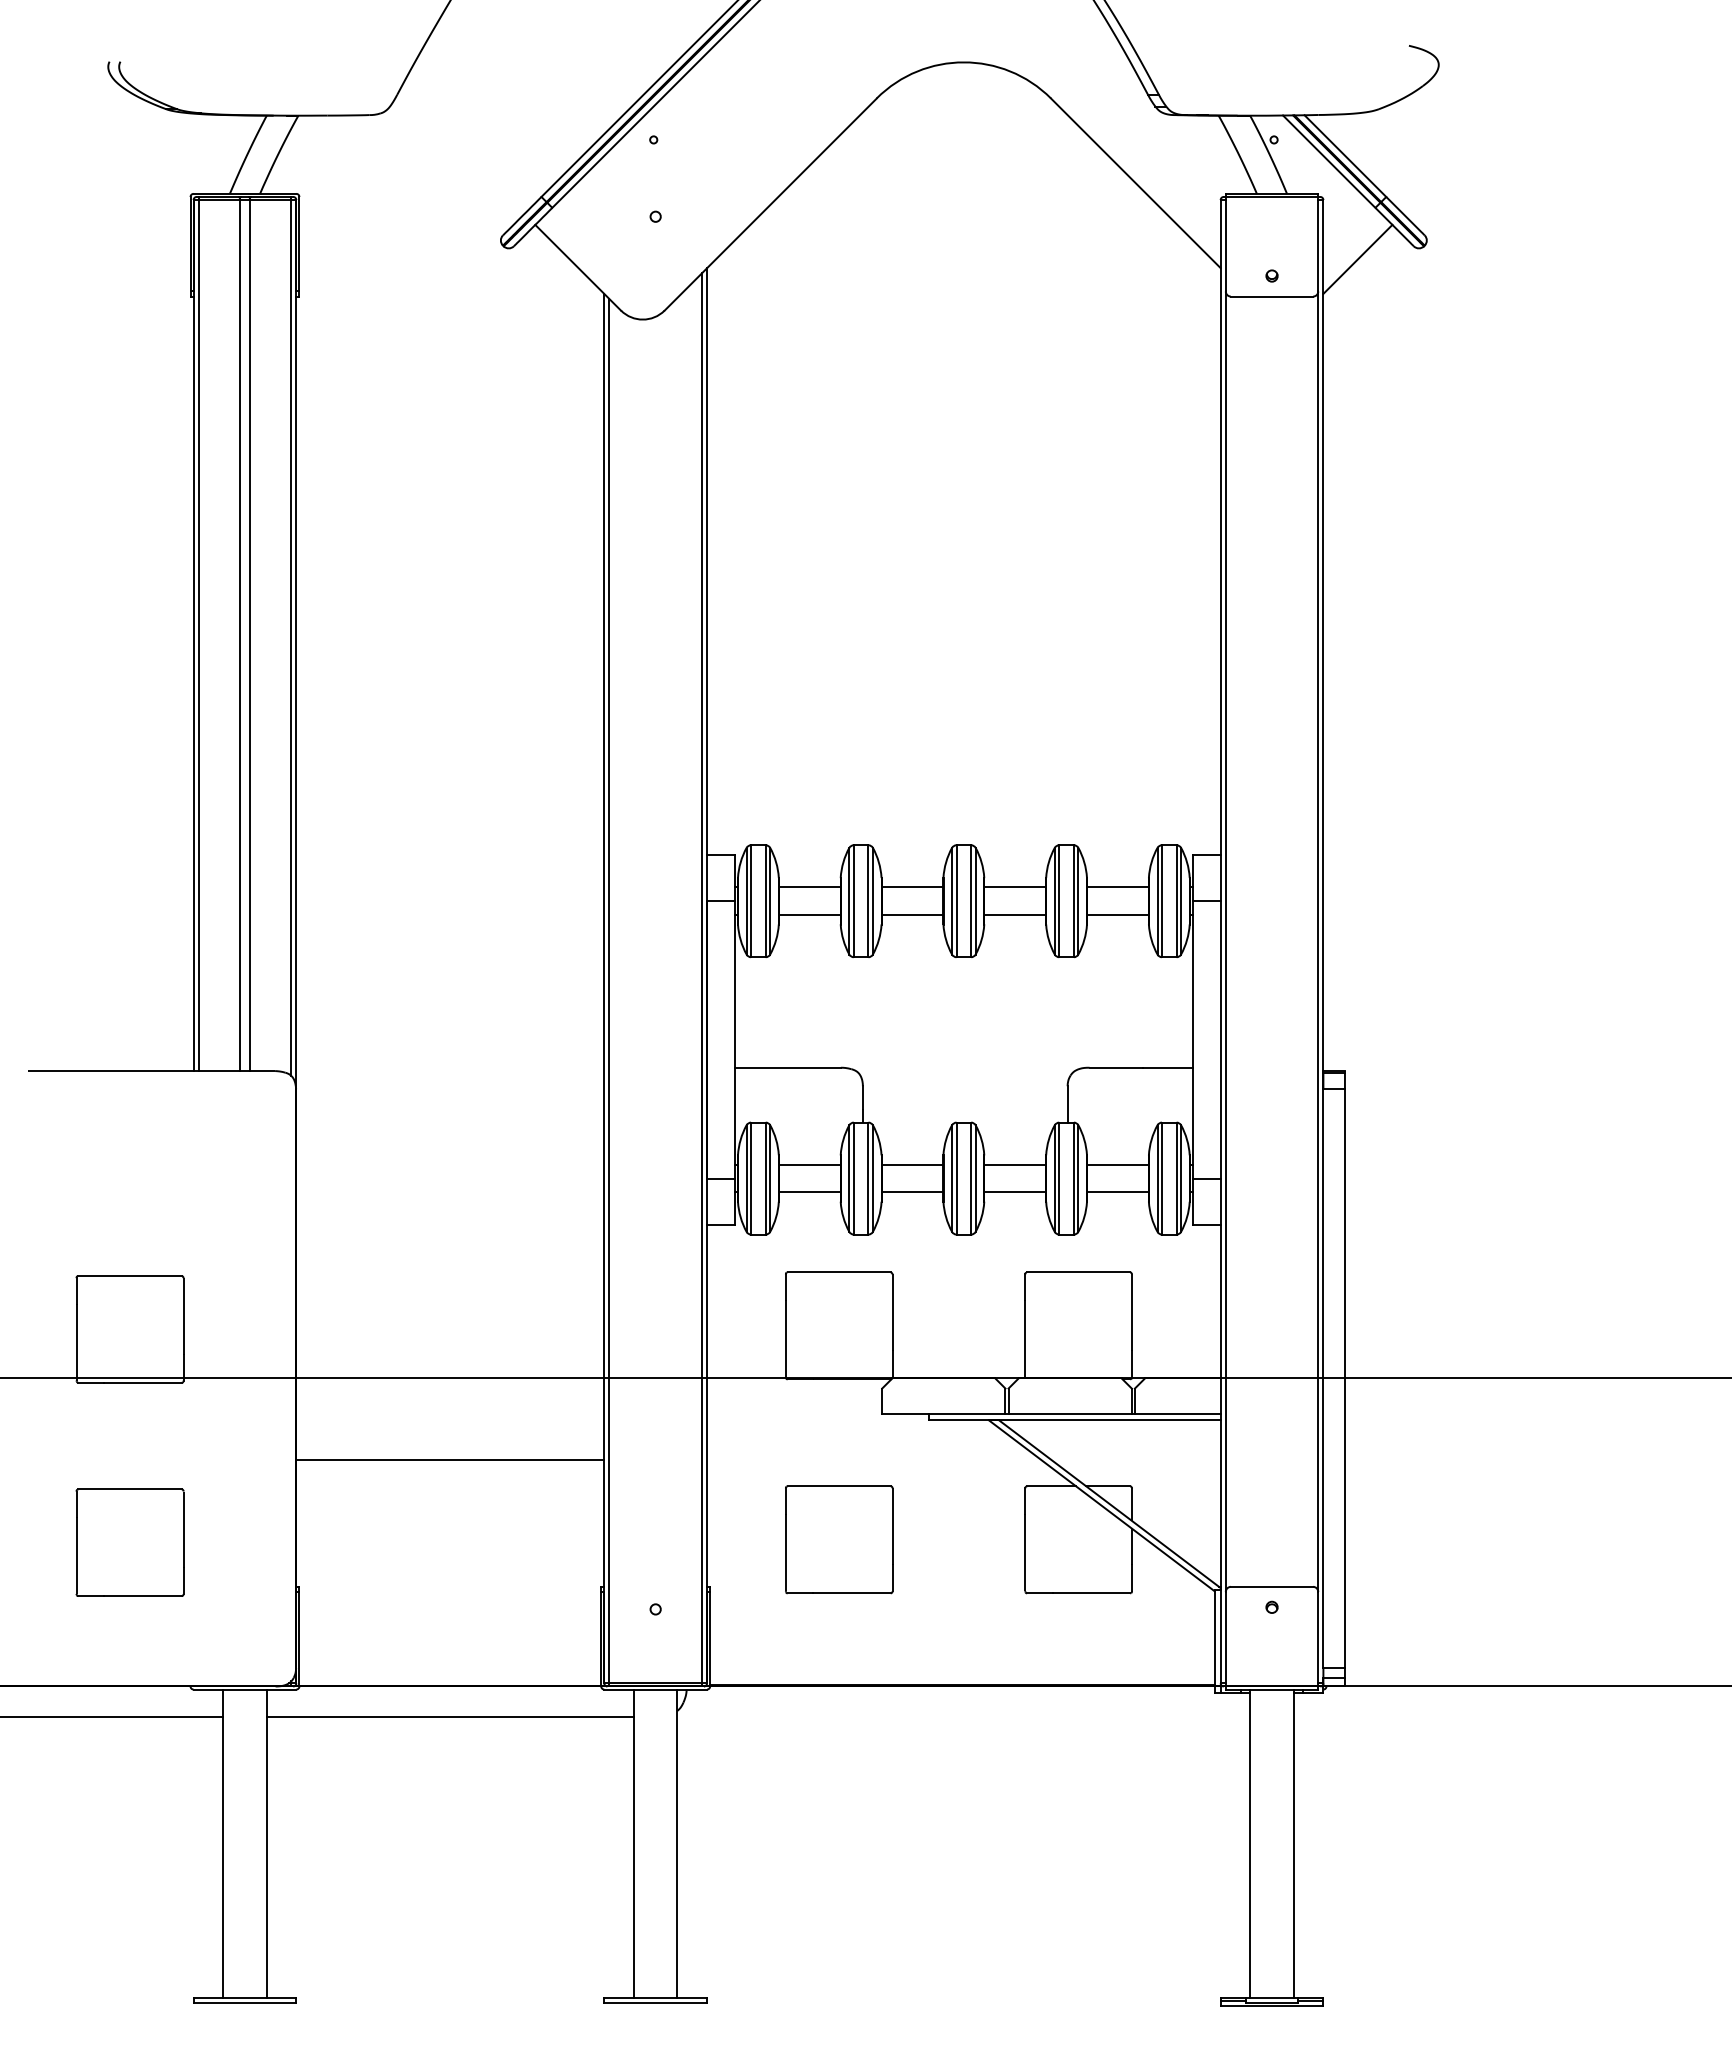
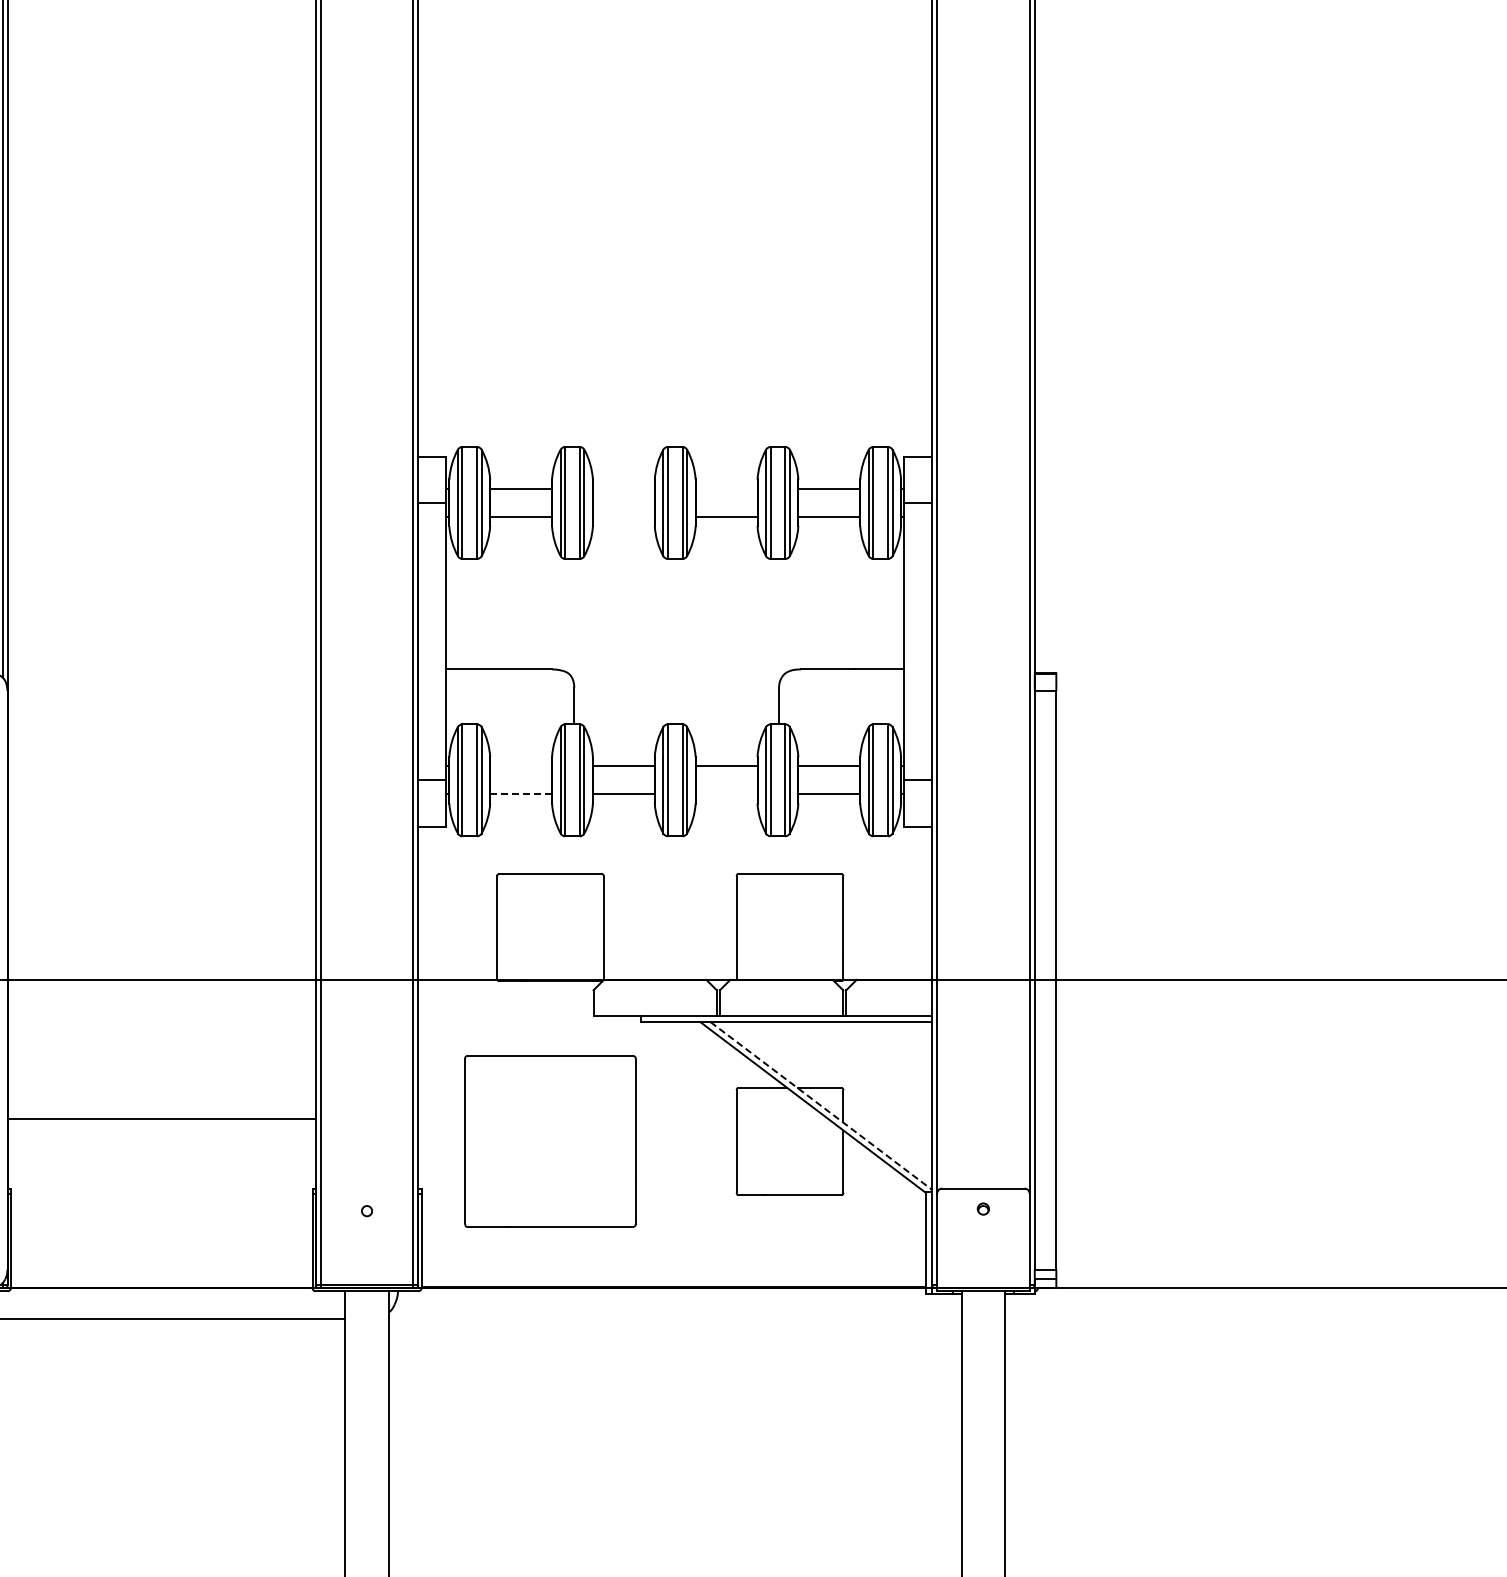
line: (912, 887) -> (623, 489), removed
line: (1015, 887) -> (726, 489), removed
line: (912, 915) -> (623, 517), removed
line: (809, 1164) -> (520, 766), removed
line: (809, 1192) -> (520, 794), solid -> dashed
line: (1015, 1192) -> (726, 794), removed
line: (450, 1460) -> (161, 1119), moved
line: (1109, 1504) -> (820, 1106), solid -> dashed
part: (839, 1539) -> (550, 1141), size x1.6

